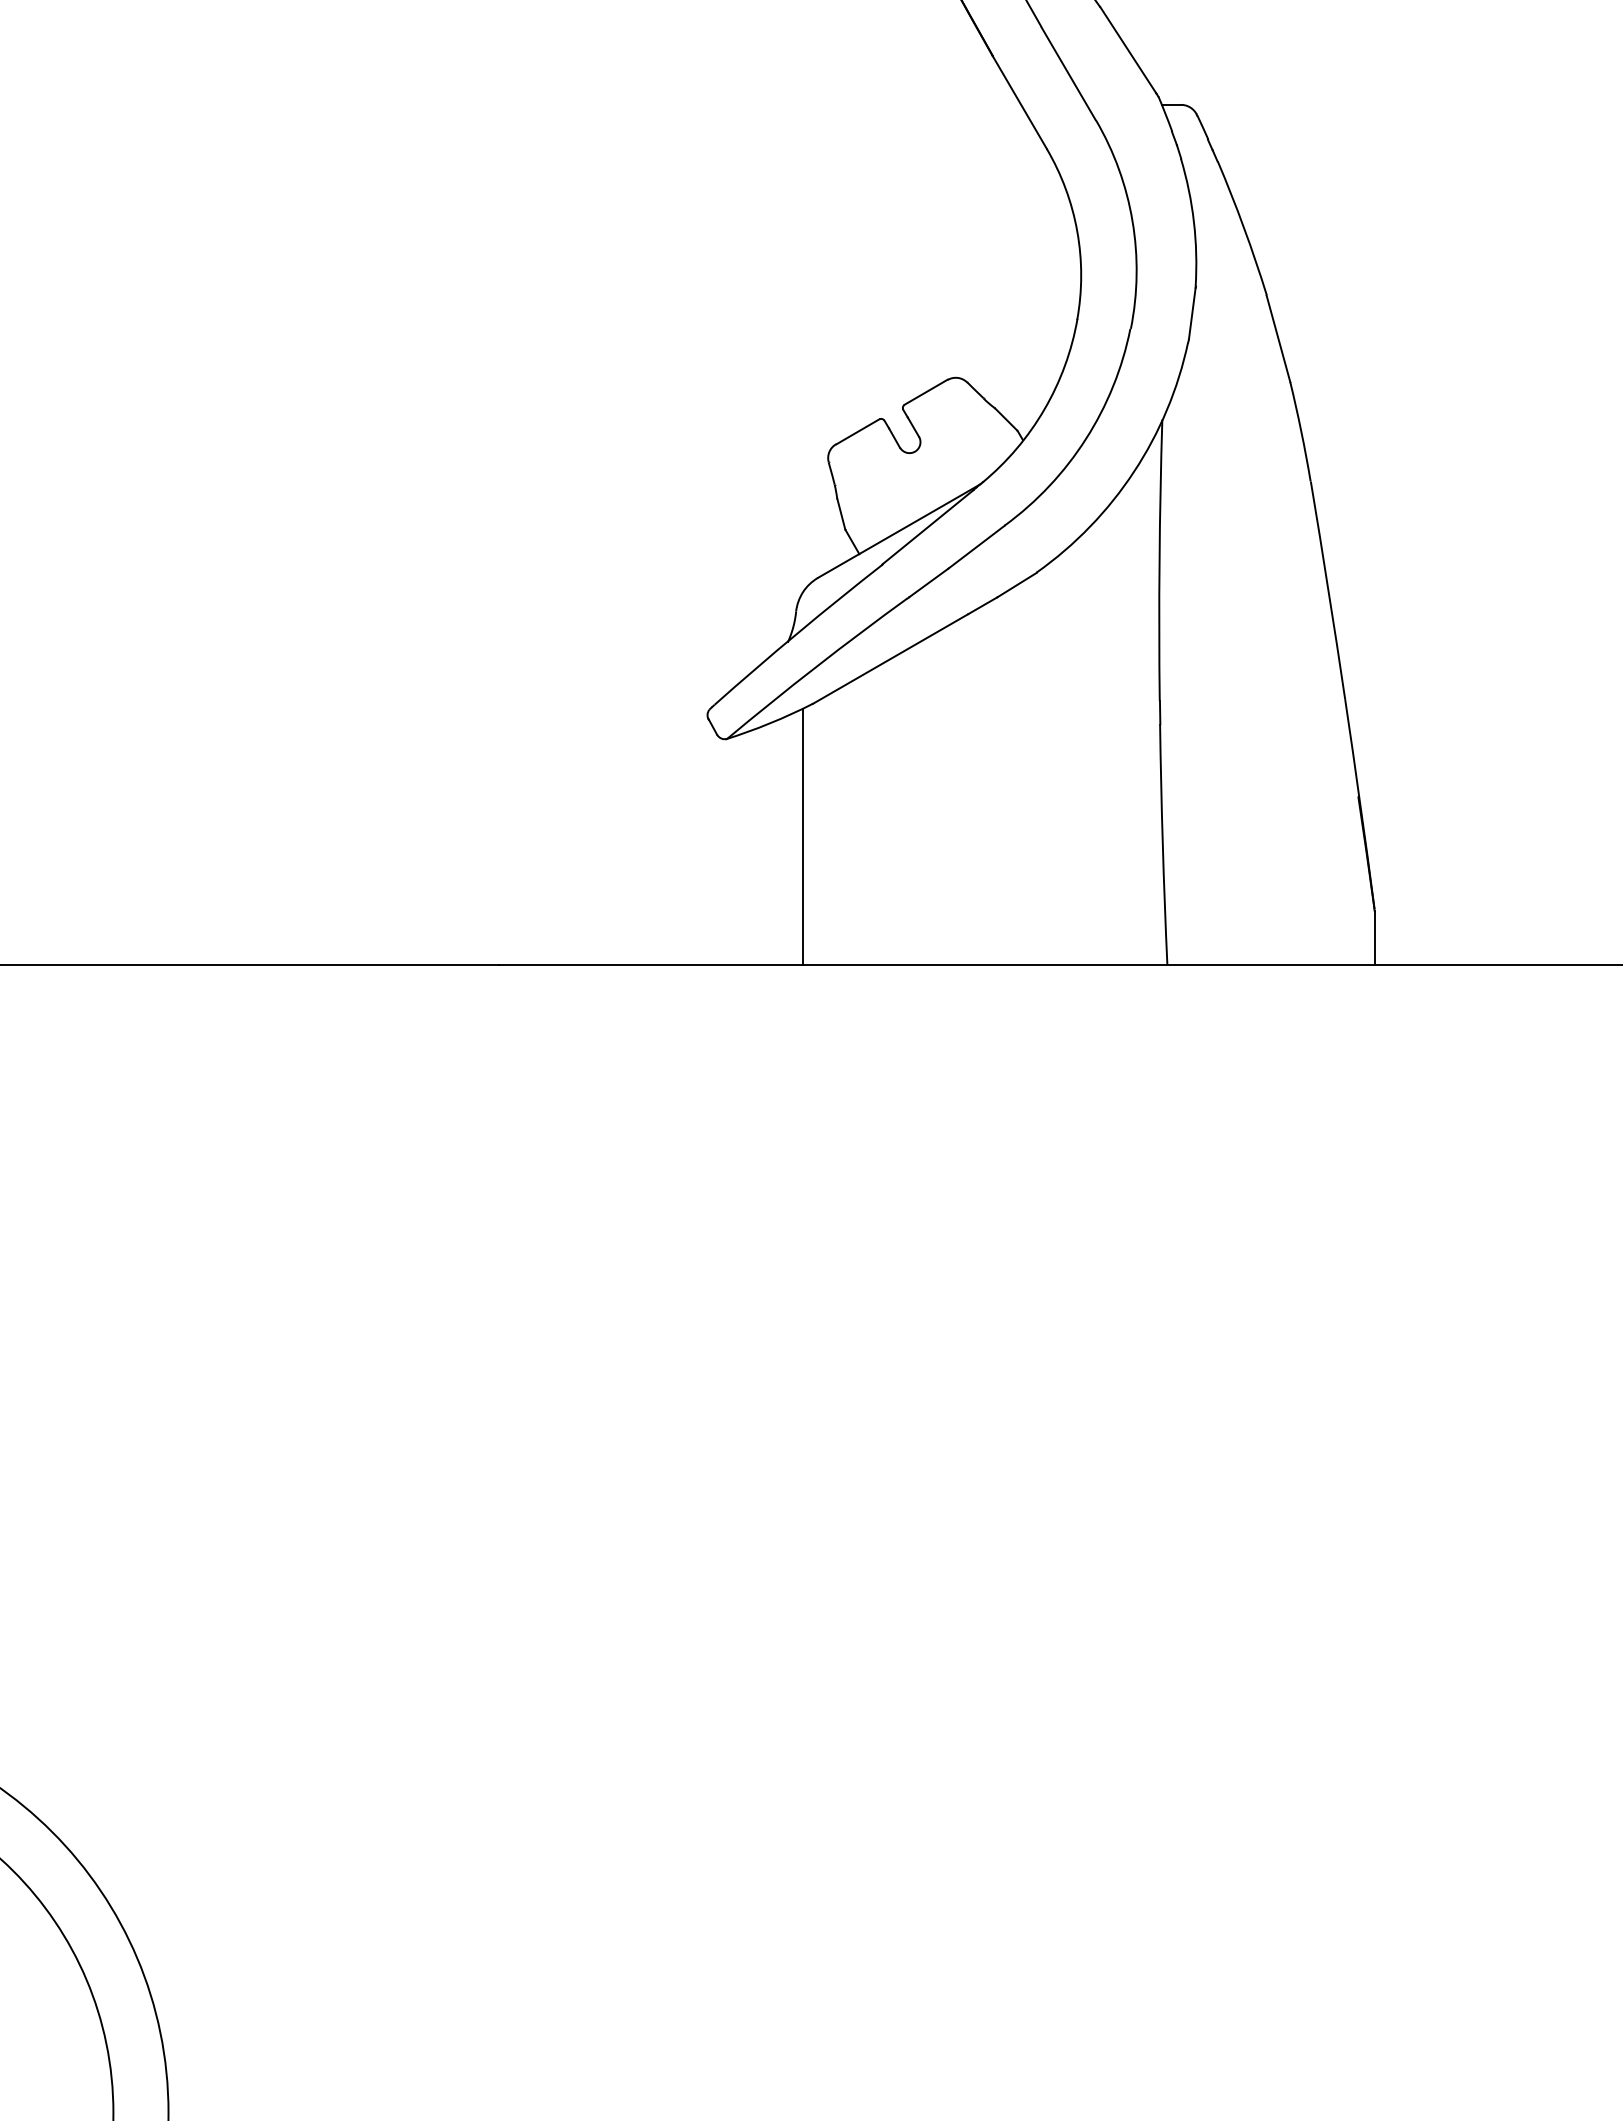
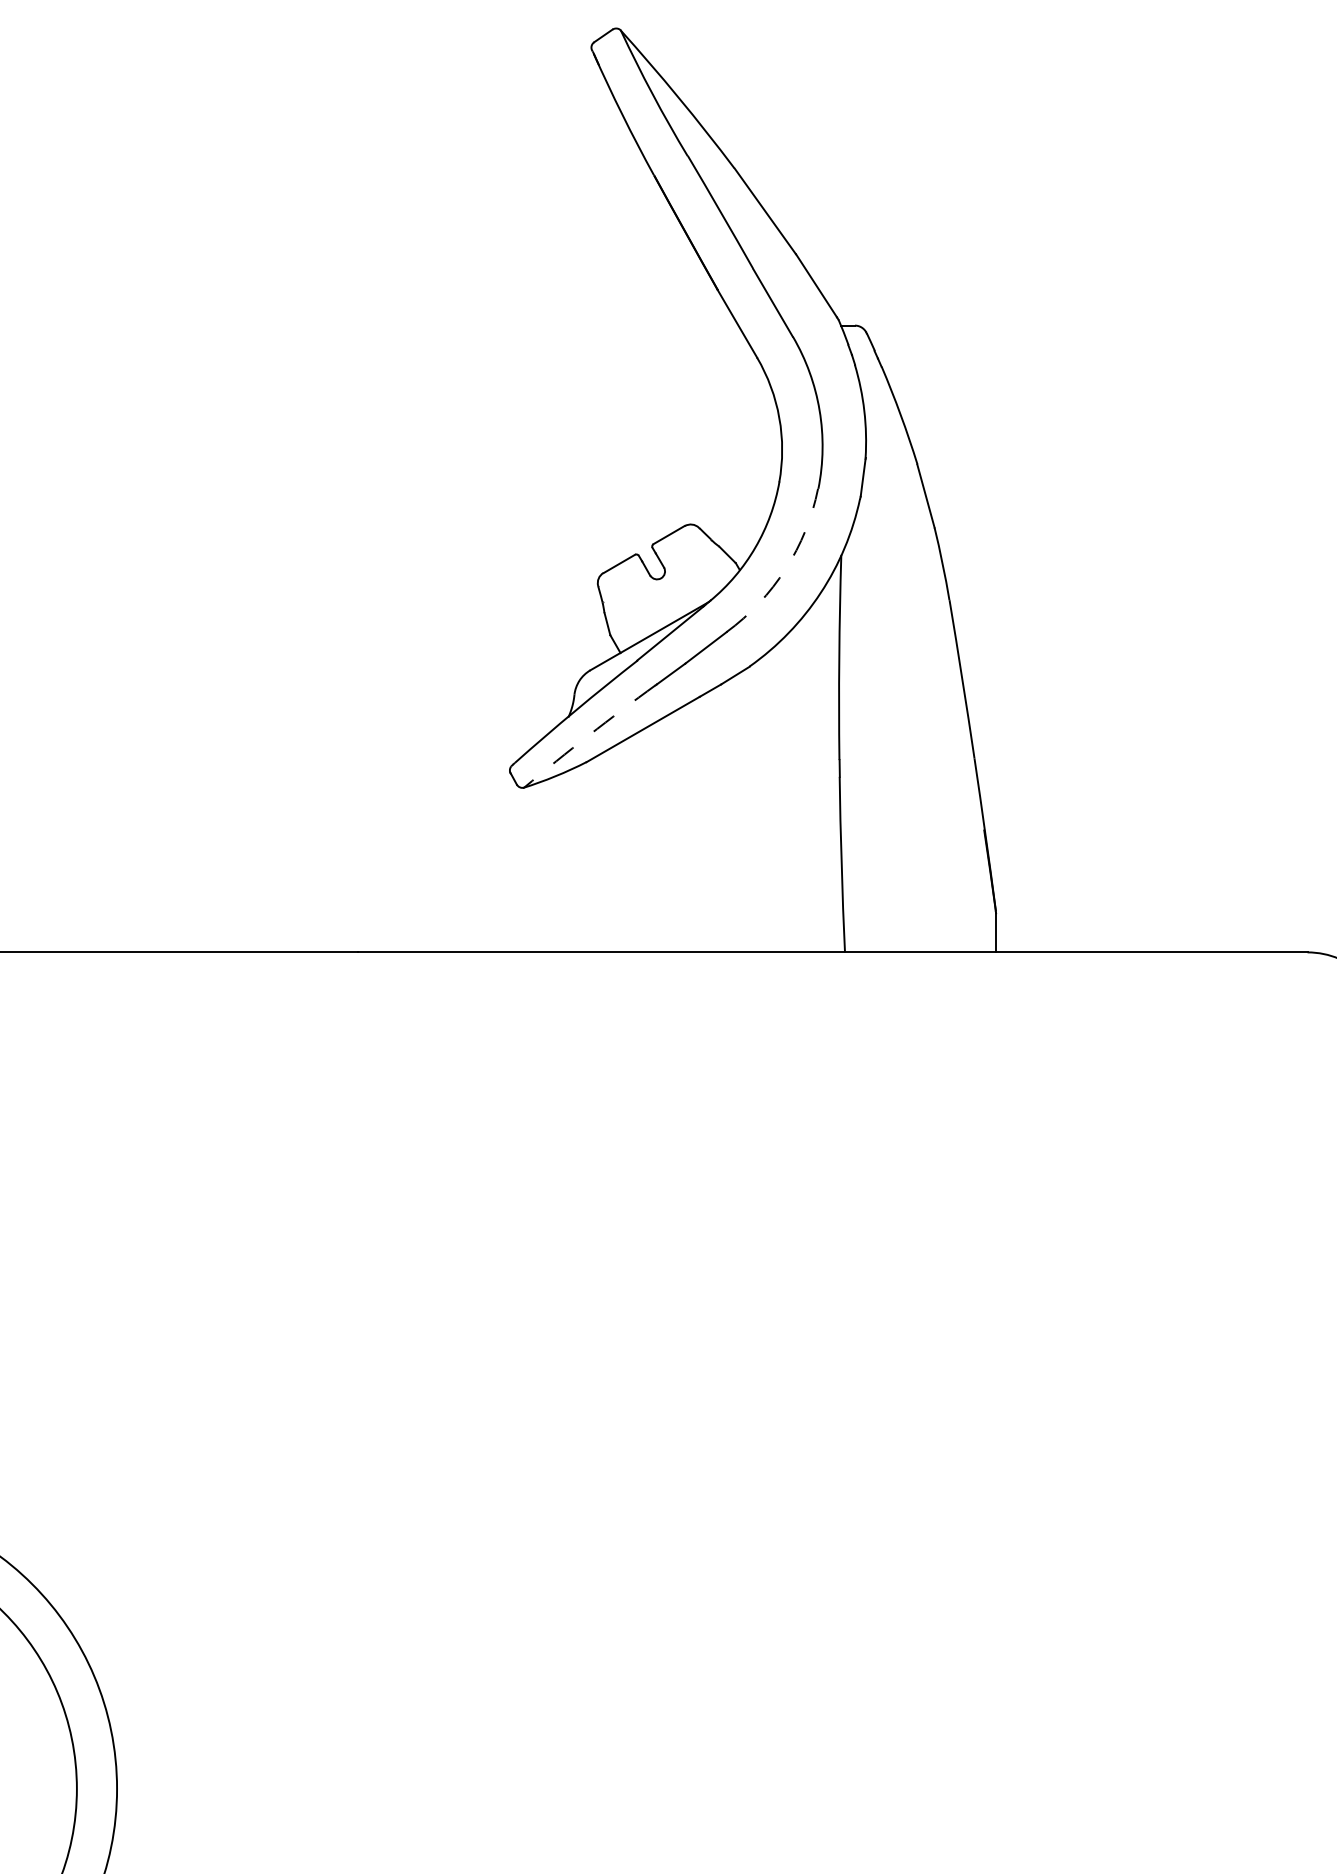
arc: (1085, 439) -> (785, 569), solid -> dashed
arc: (816, 667) -> (589, 735), solid -> dashed
line: (803, 836) -> (579, 858), removed

